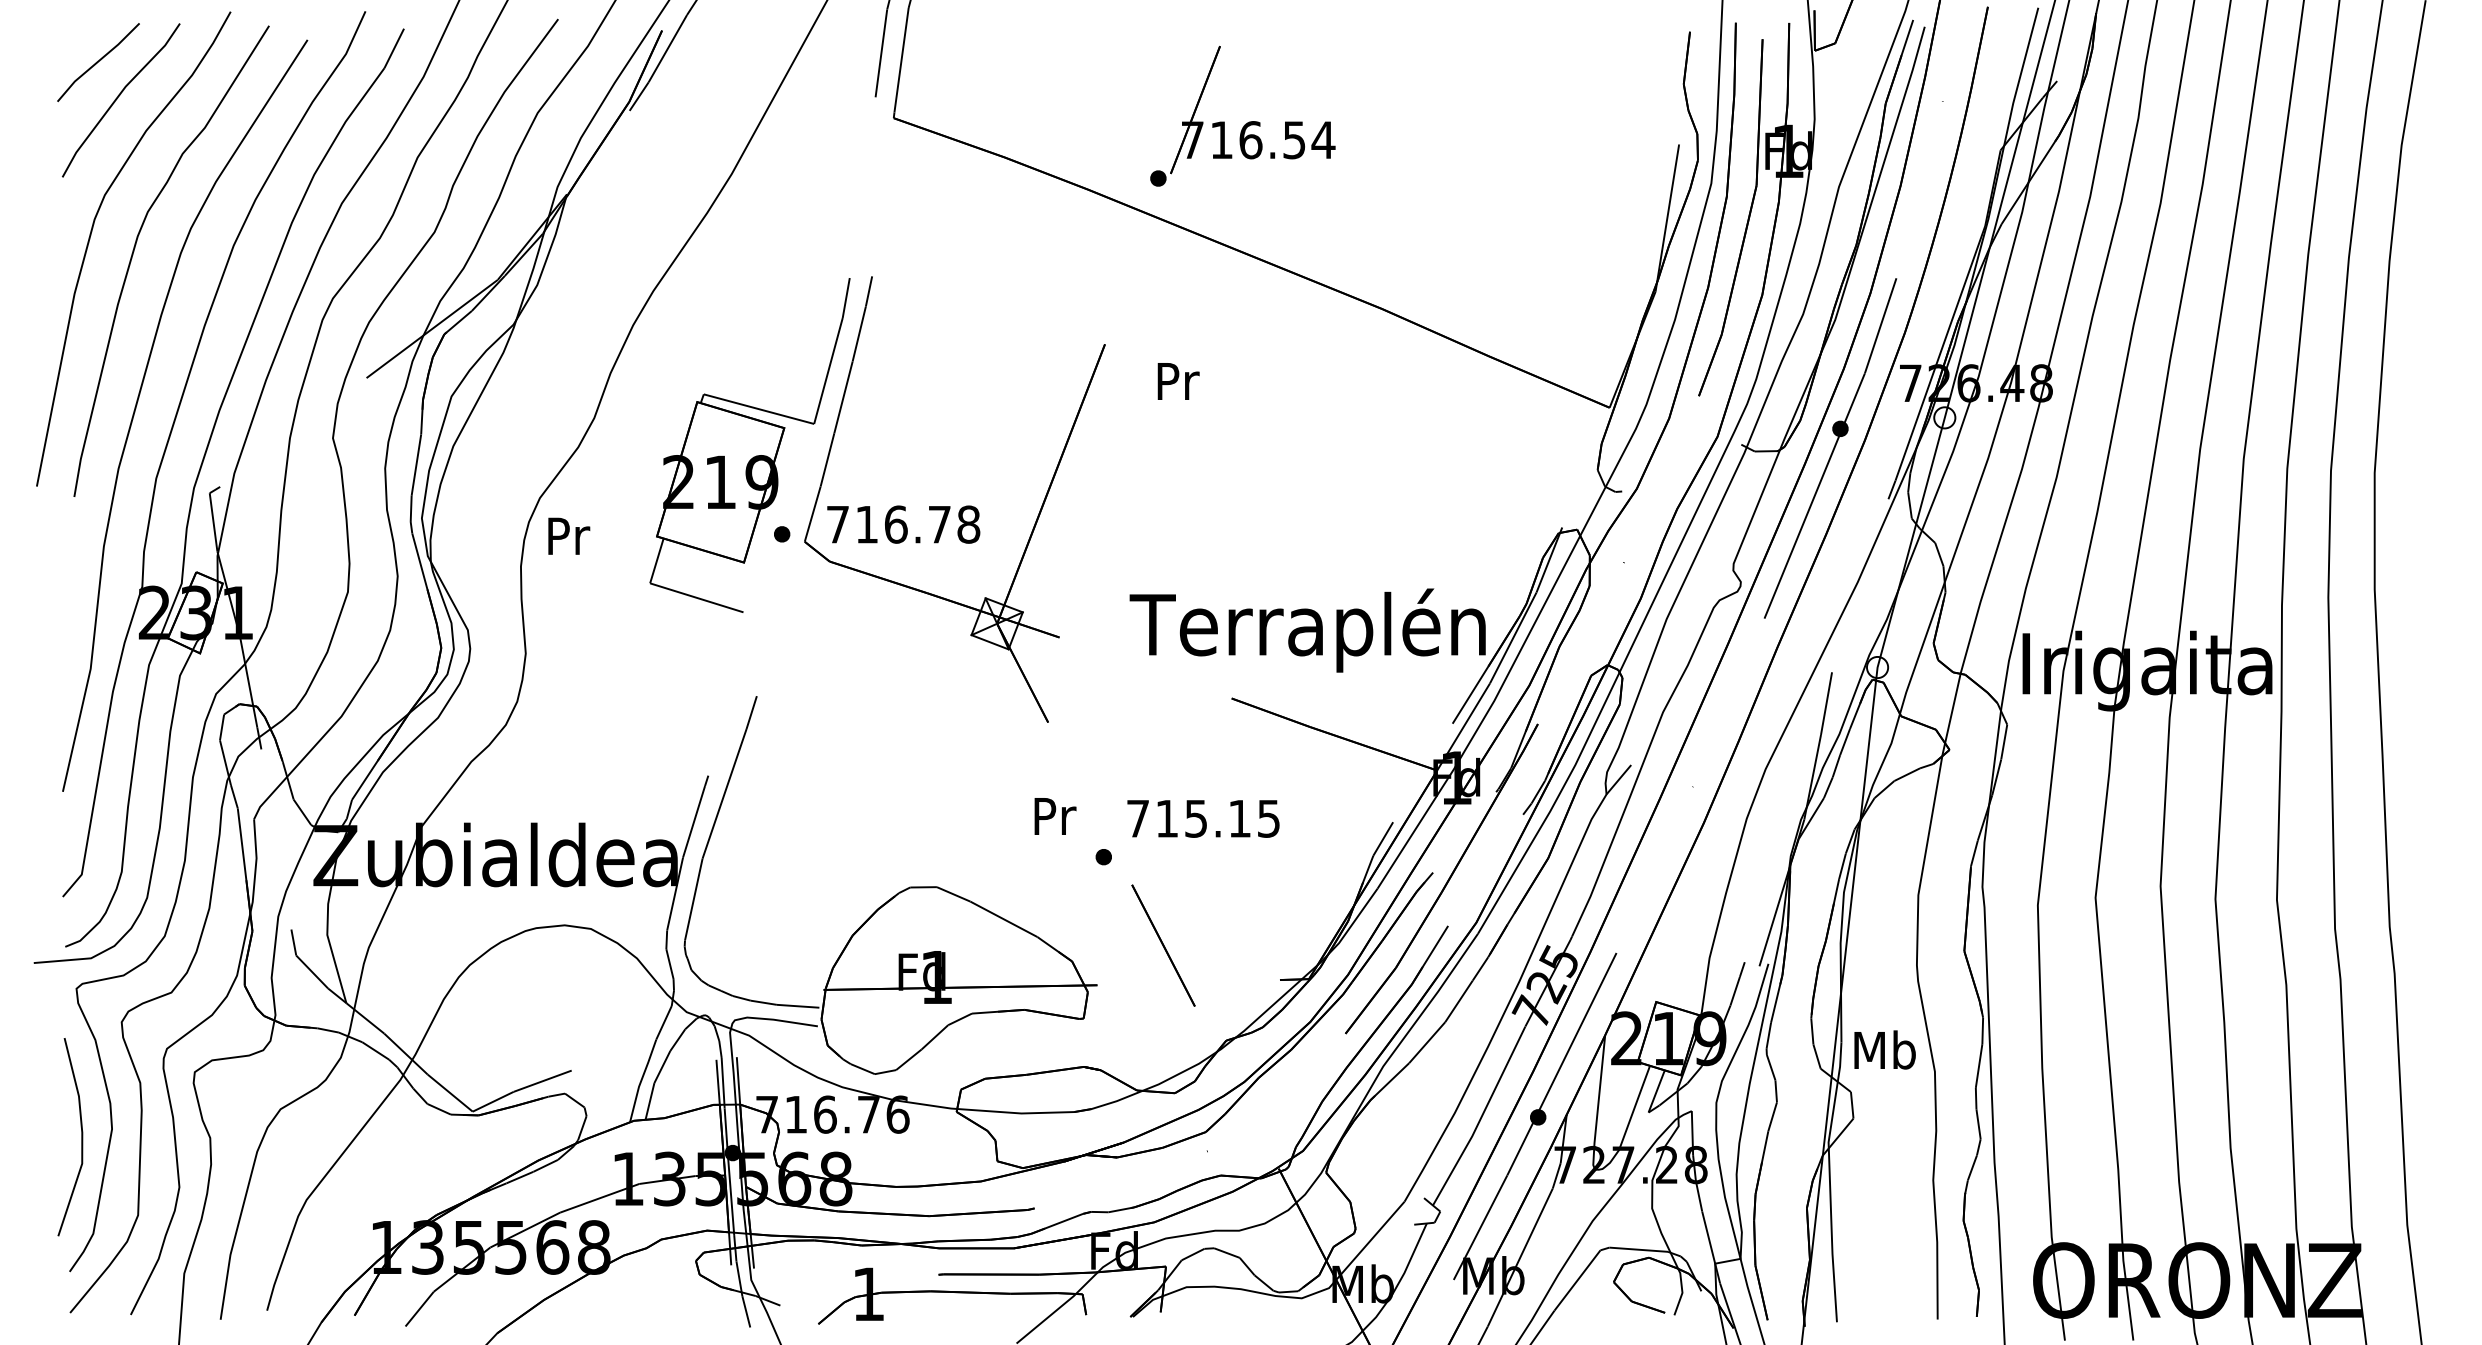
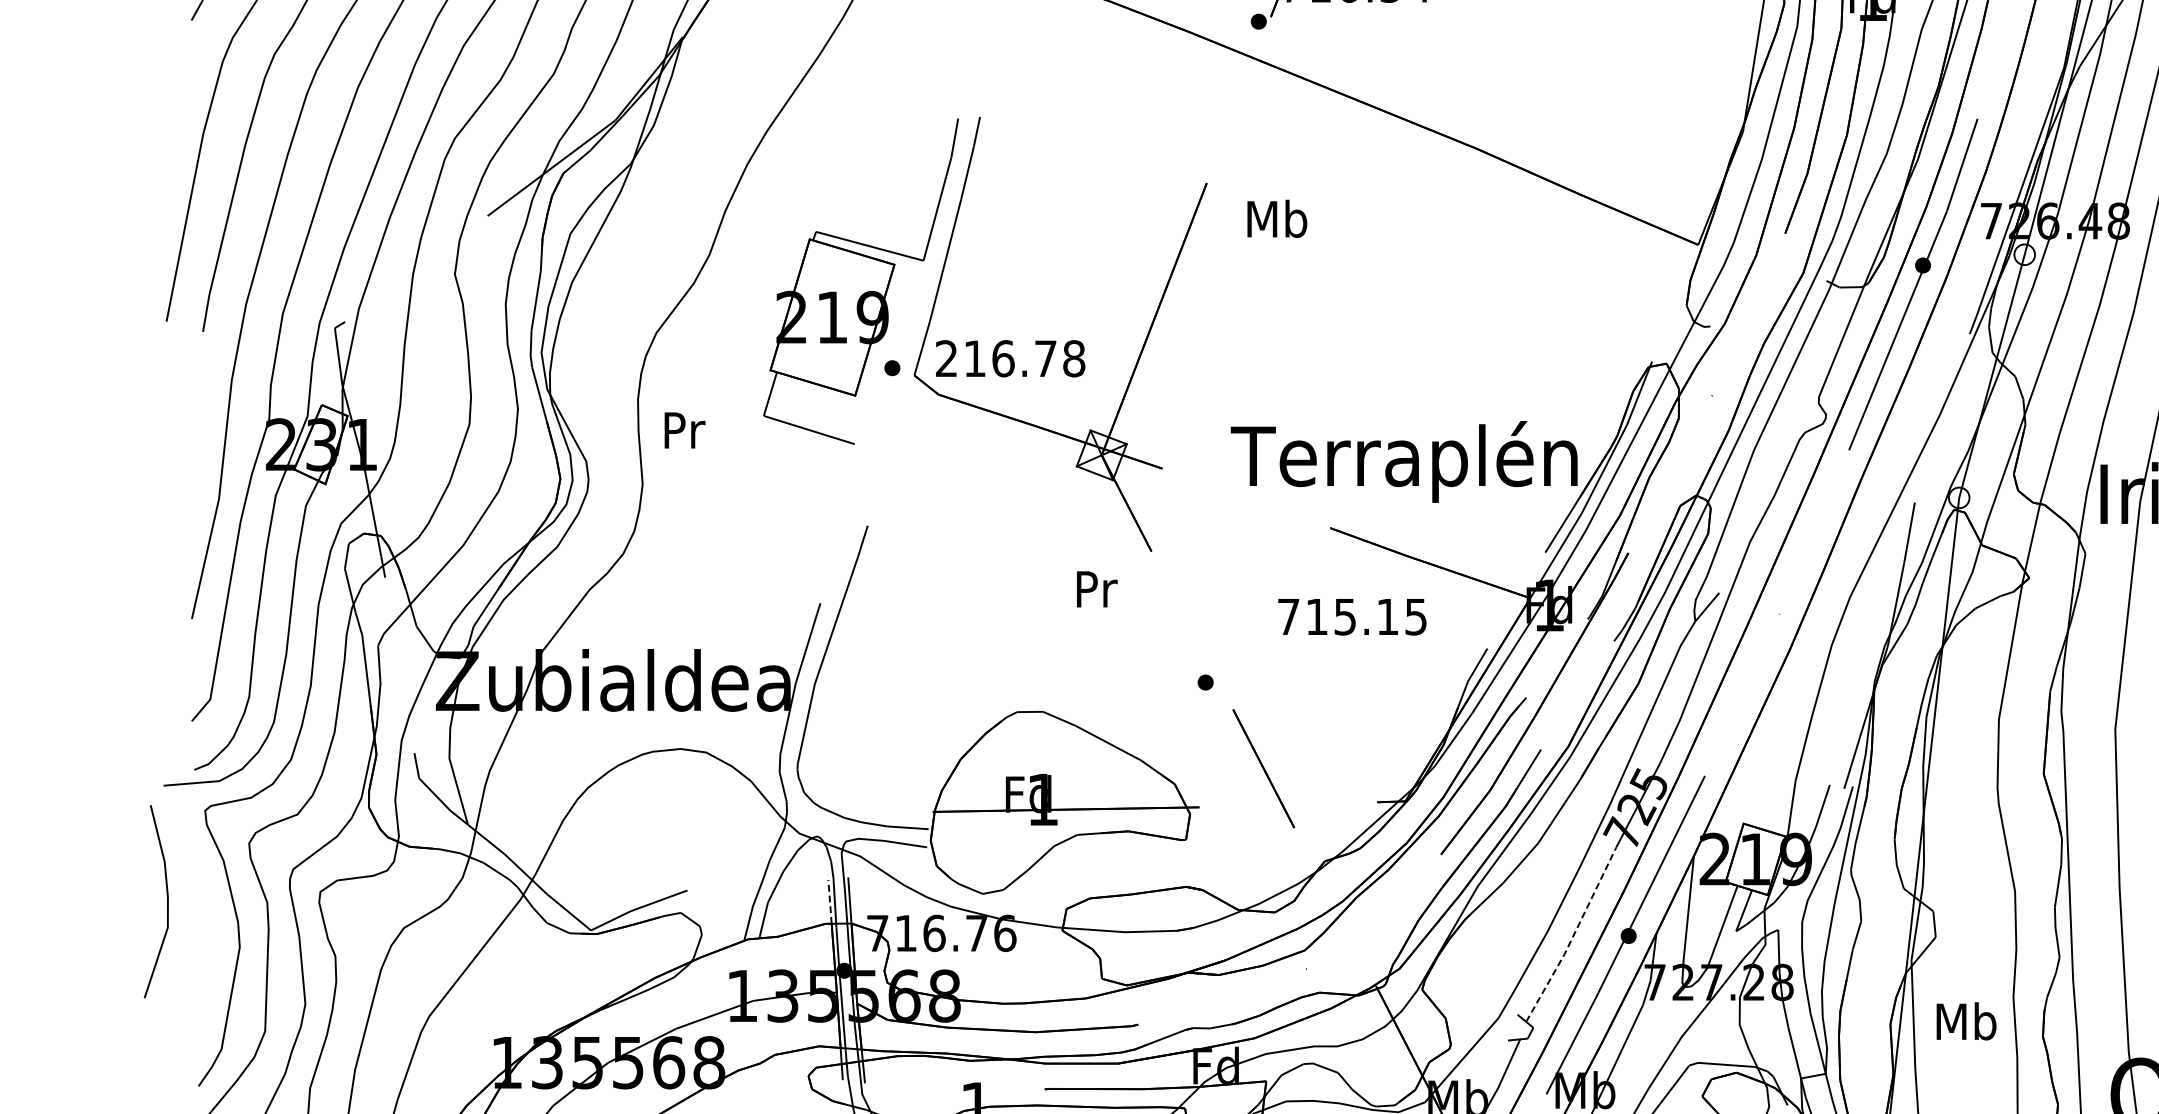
text: (1177, 380) -> (1277, 218), Pr -> Mb
text: (837, 524) -> (946, 358), 716.78 -> 216.78
text: (569, 535) -> (685, 429), moved
text: (1055, 816) -> (1097, 589), moved
text: (1203, 818) -> (1352, 616), moved
text: (1884, 1049) -> (1965, 1020), moved
line: (718, 1082) -> (830, 902), solid -> dashed
line: (1481, 1117) -> (1573, 936), solid -> dashed
line: (81, 1137) -> (167, 902), moved

